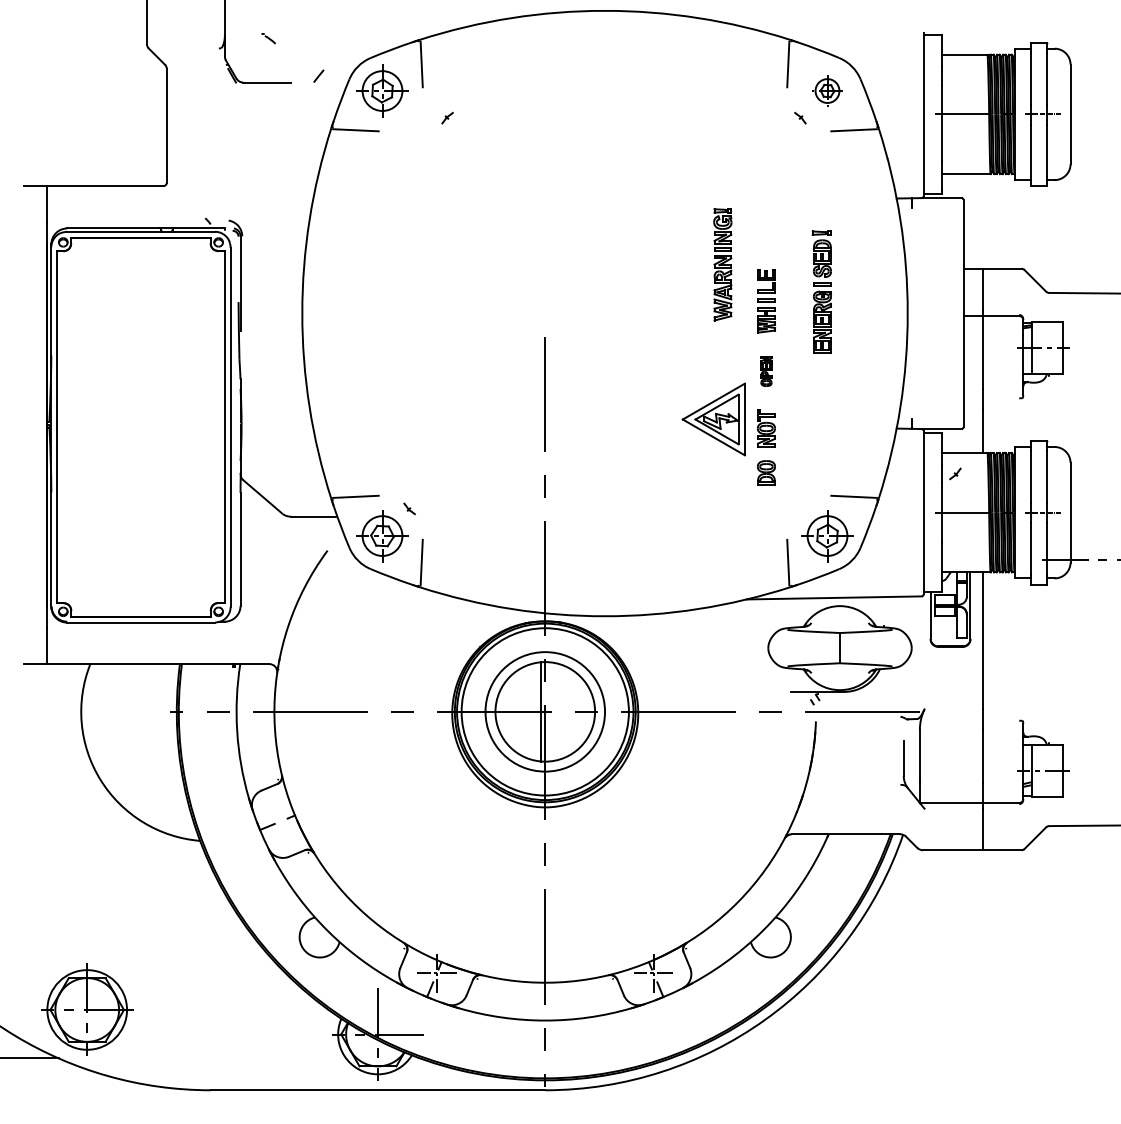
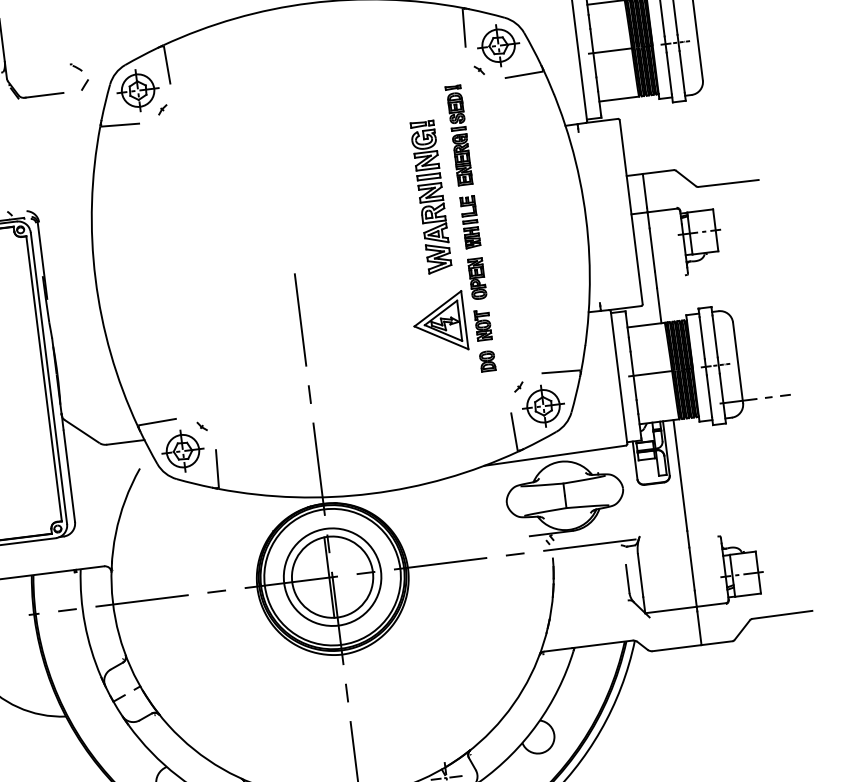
line: (268, 38) -> (75, 67), moved
part: (827, 90) -> (498, 45), size x1.67
part: (447, 118) -> (162, 110), moved
part: (722, 264) -> (431, 196), size x1.67
part: (821, 291) -> (458, 135), moved
part: (766, 371) -> (477, 279), size x1.67
part: (955, 473) -> (518, 386), moved

